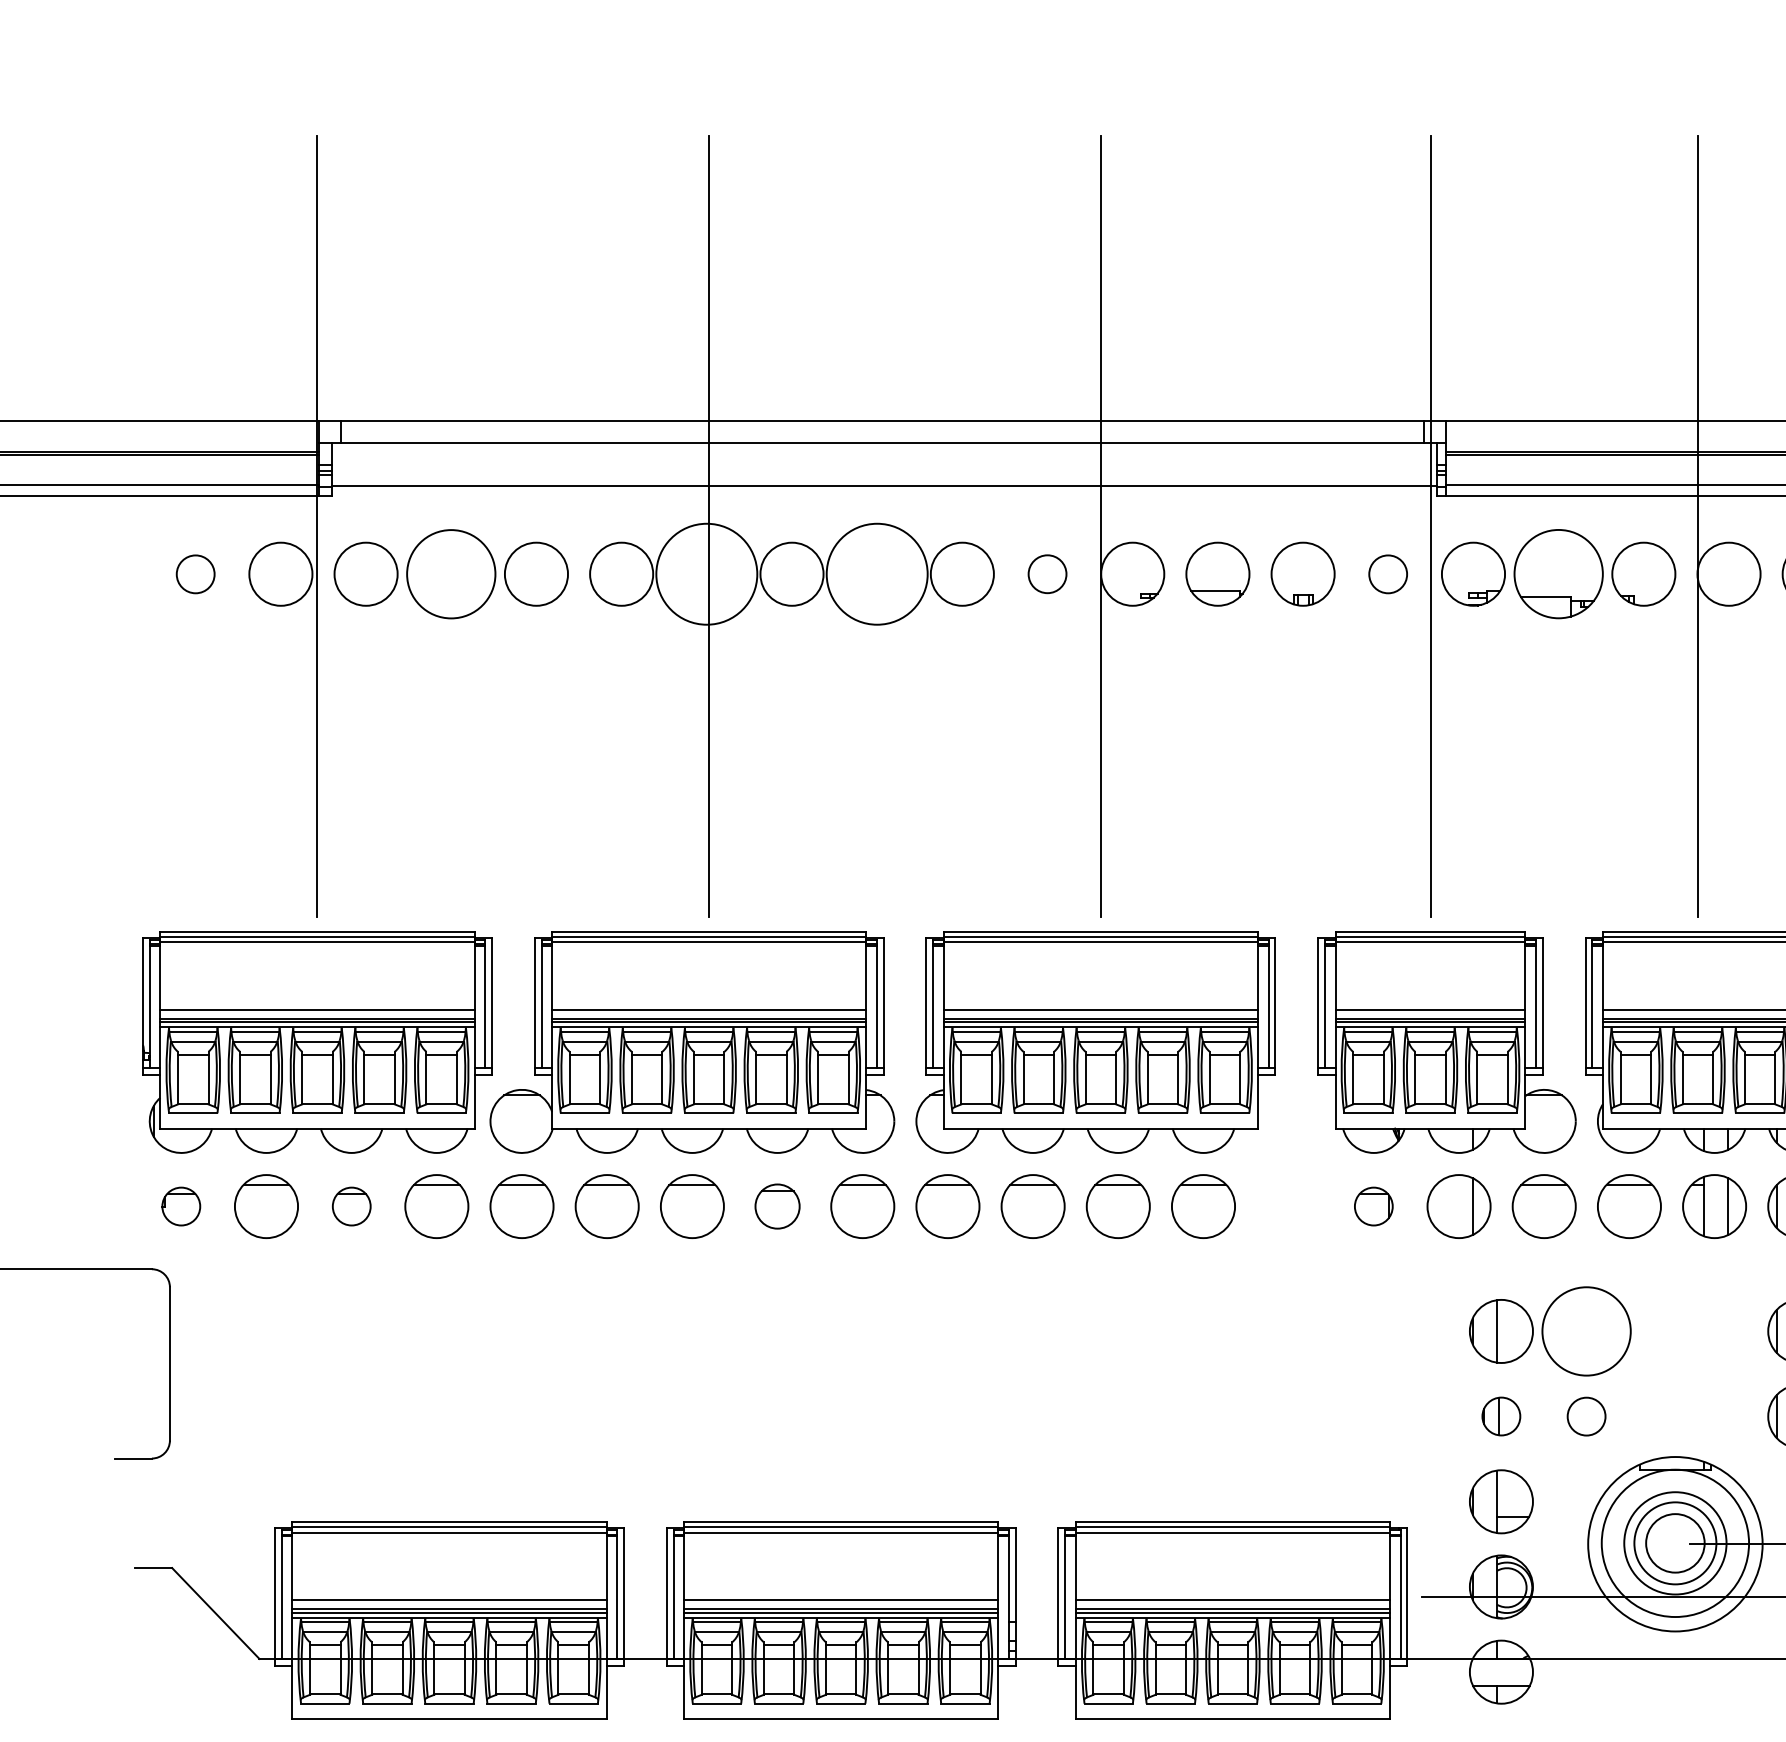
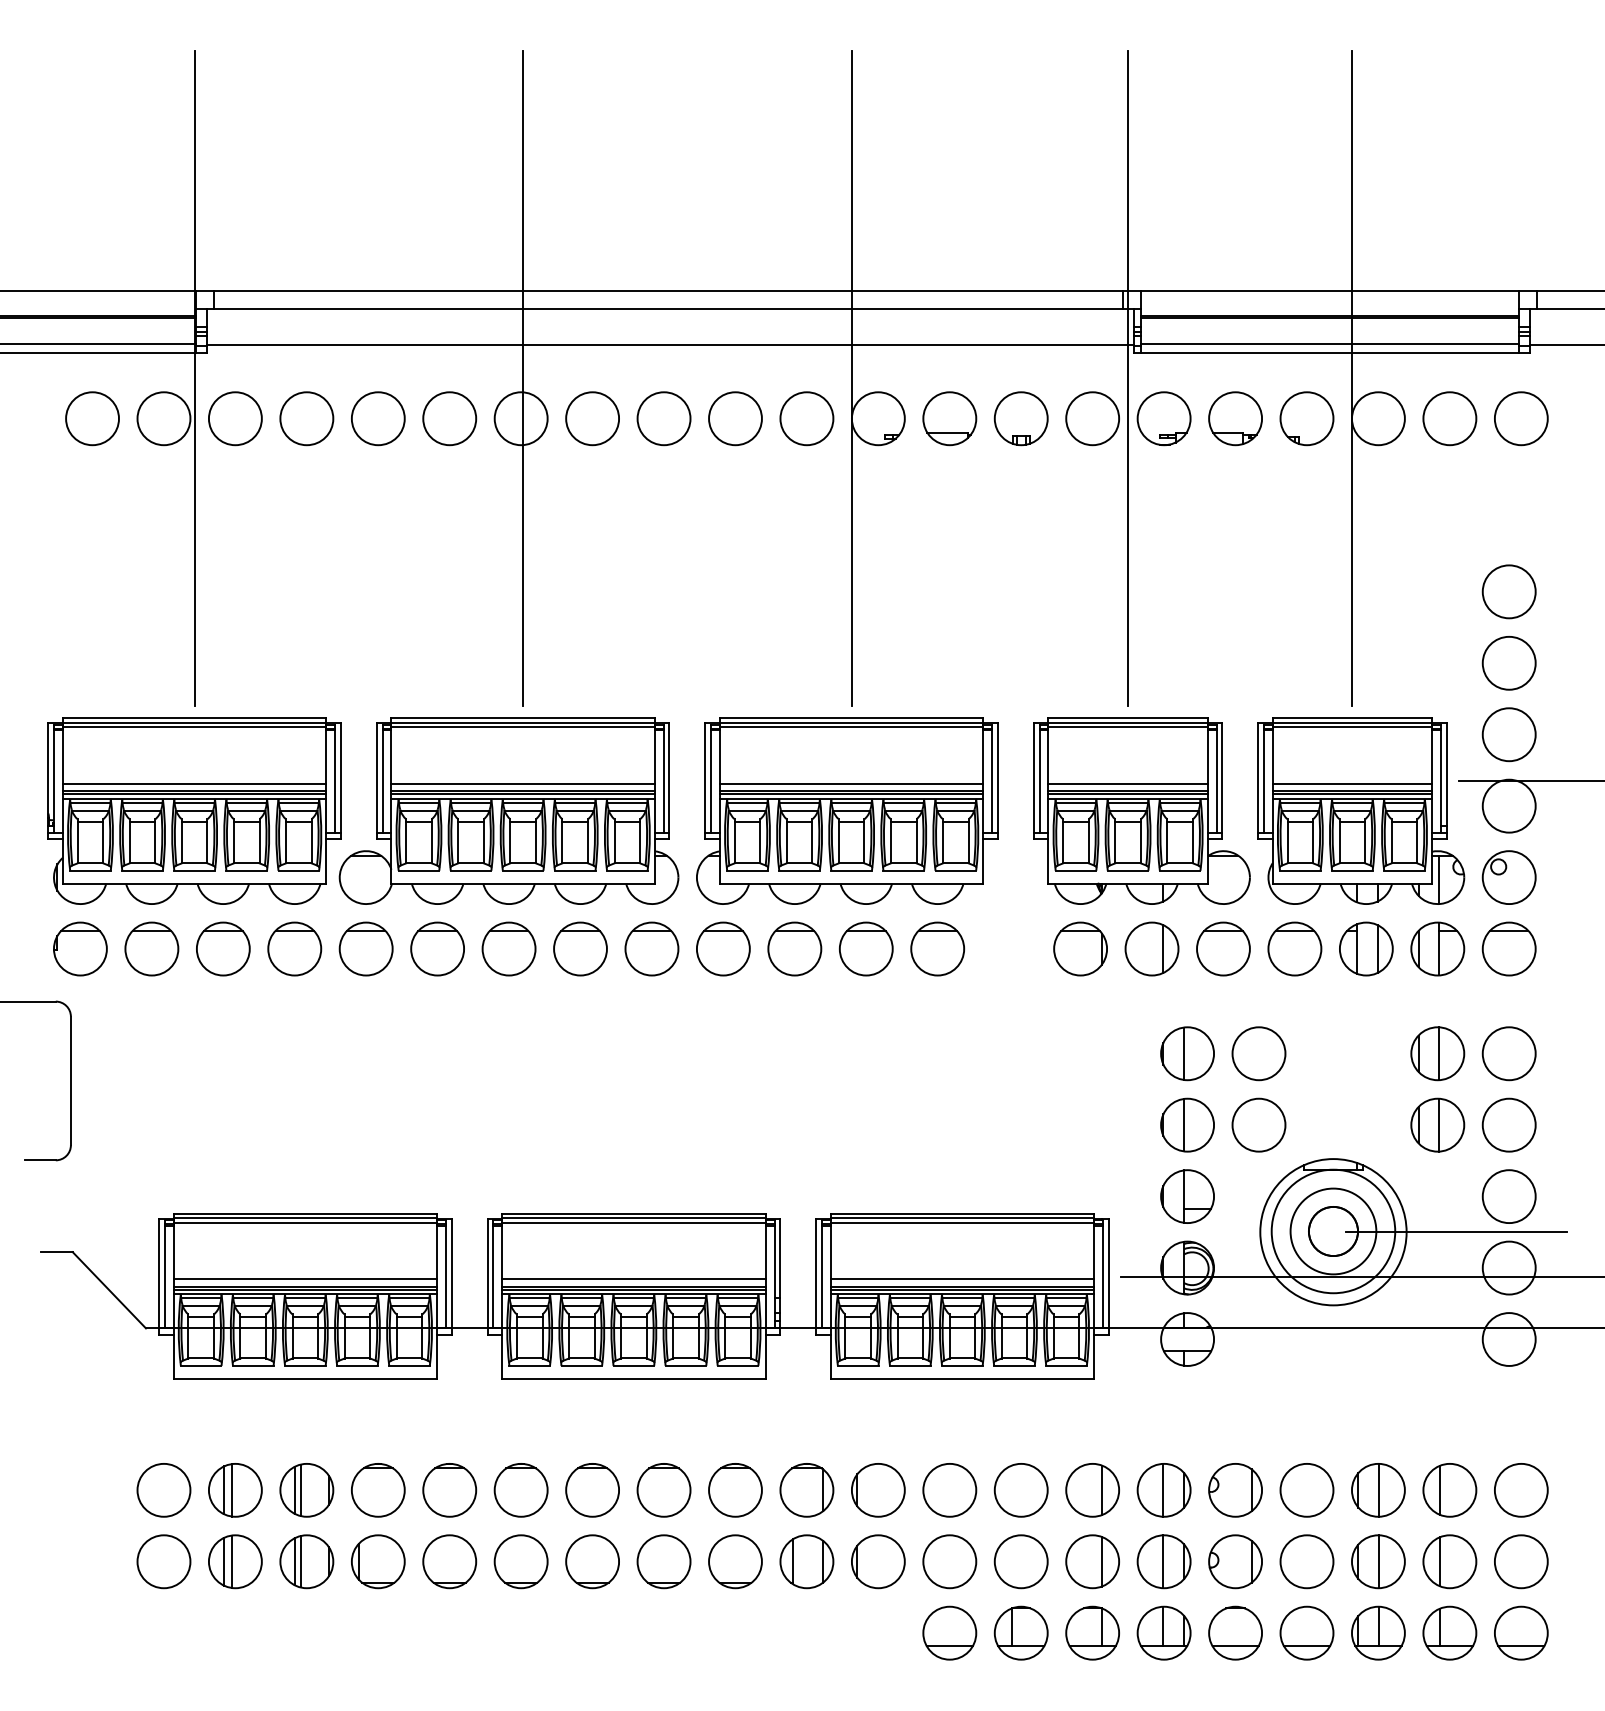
circle: (195, 573) -> (92, 418), size x1.67
circle: (450, 573) -> (306, 418), size x0.71
circle: (706, 573) -> (520, 418), size x0.62
circle: (876, 573) -> (663, 418), size x0.62
circle: (1047, 573) -> (806, 418), size x1.67
circle: (1388, 573) -> (1092, 418), size x1.67
part: (1558, 573) -> (1235, 418), size x0.71
part: (181, 1205) -> (80, 948), size x1.67
part: (351, 1205) -> (223, 948), size x1.67
part: (777, 1205) -> (580, 948), size x1.43
part: (1373, 1205) -> (1080, 948), size x1.67
circle: (1586, 1331) -> (1258, 1053), size x0.71
part: (1501, 1415) -> (1187, 1124), size x1.67
circle: (1586, 1415) -> (1258, 1124), size x1.67
circle: (1675, 1543) -> (1333, 1231), size x0.71

